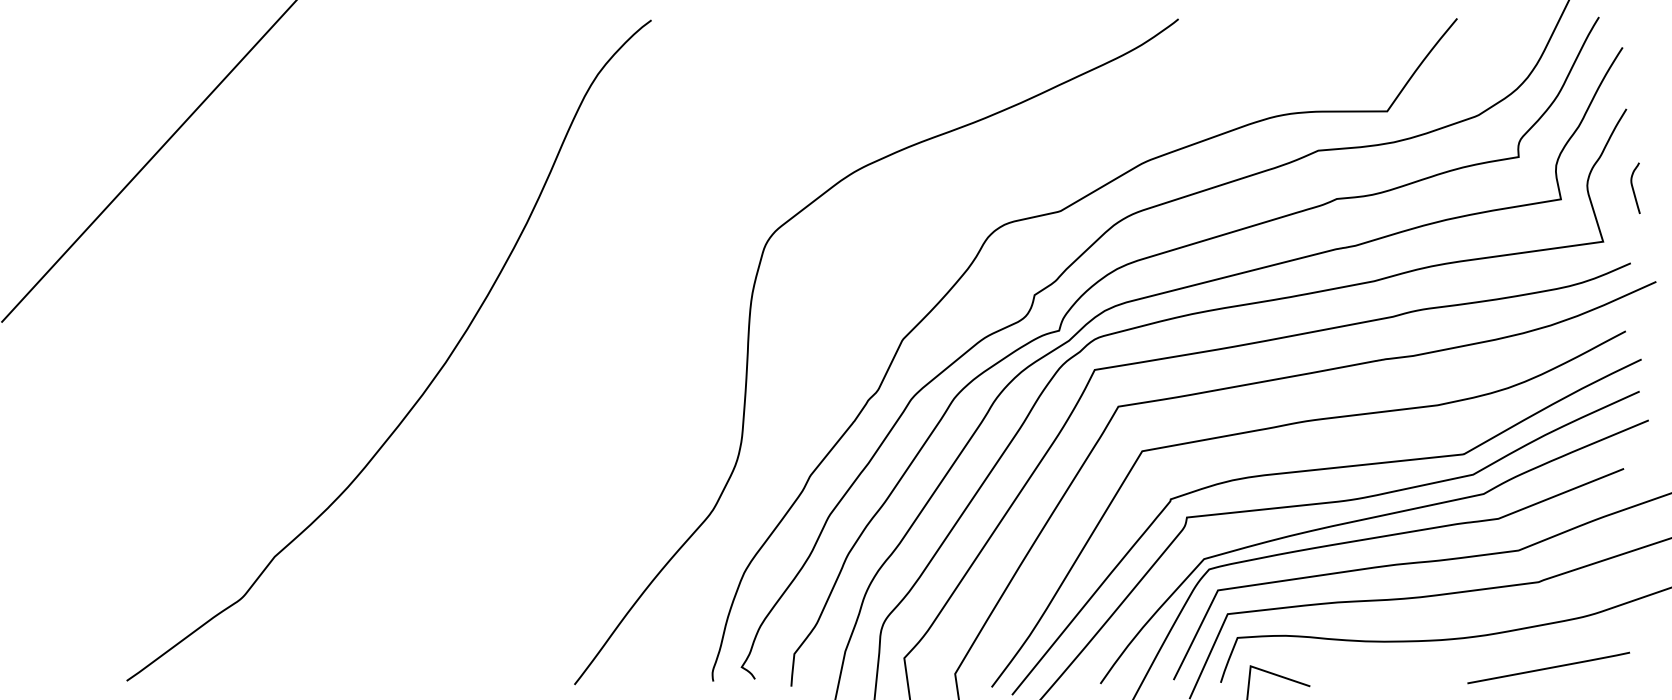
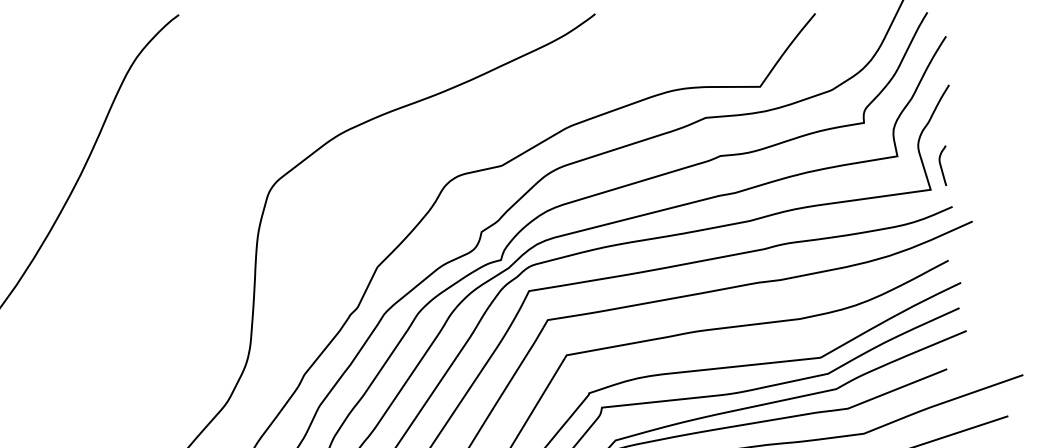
curve: (1633, 187) -> (941, 165), moved

